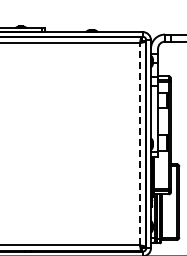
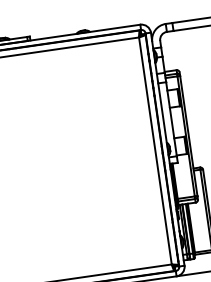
line: (140, 143) -> (155, 150), dashed -> solid

